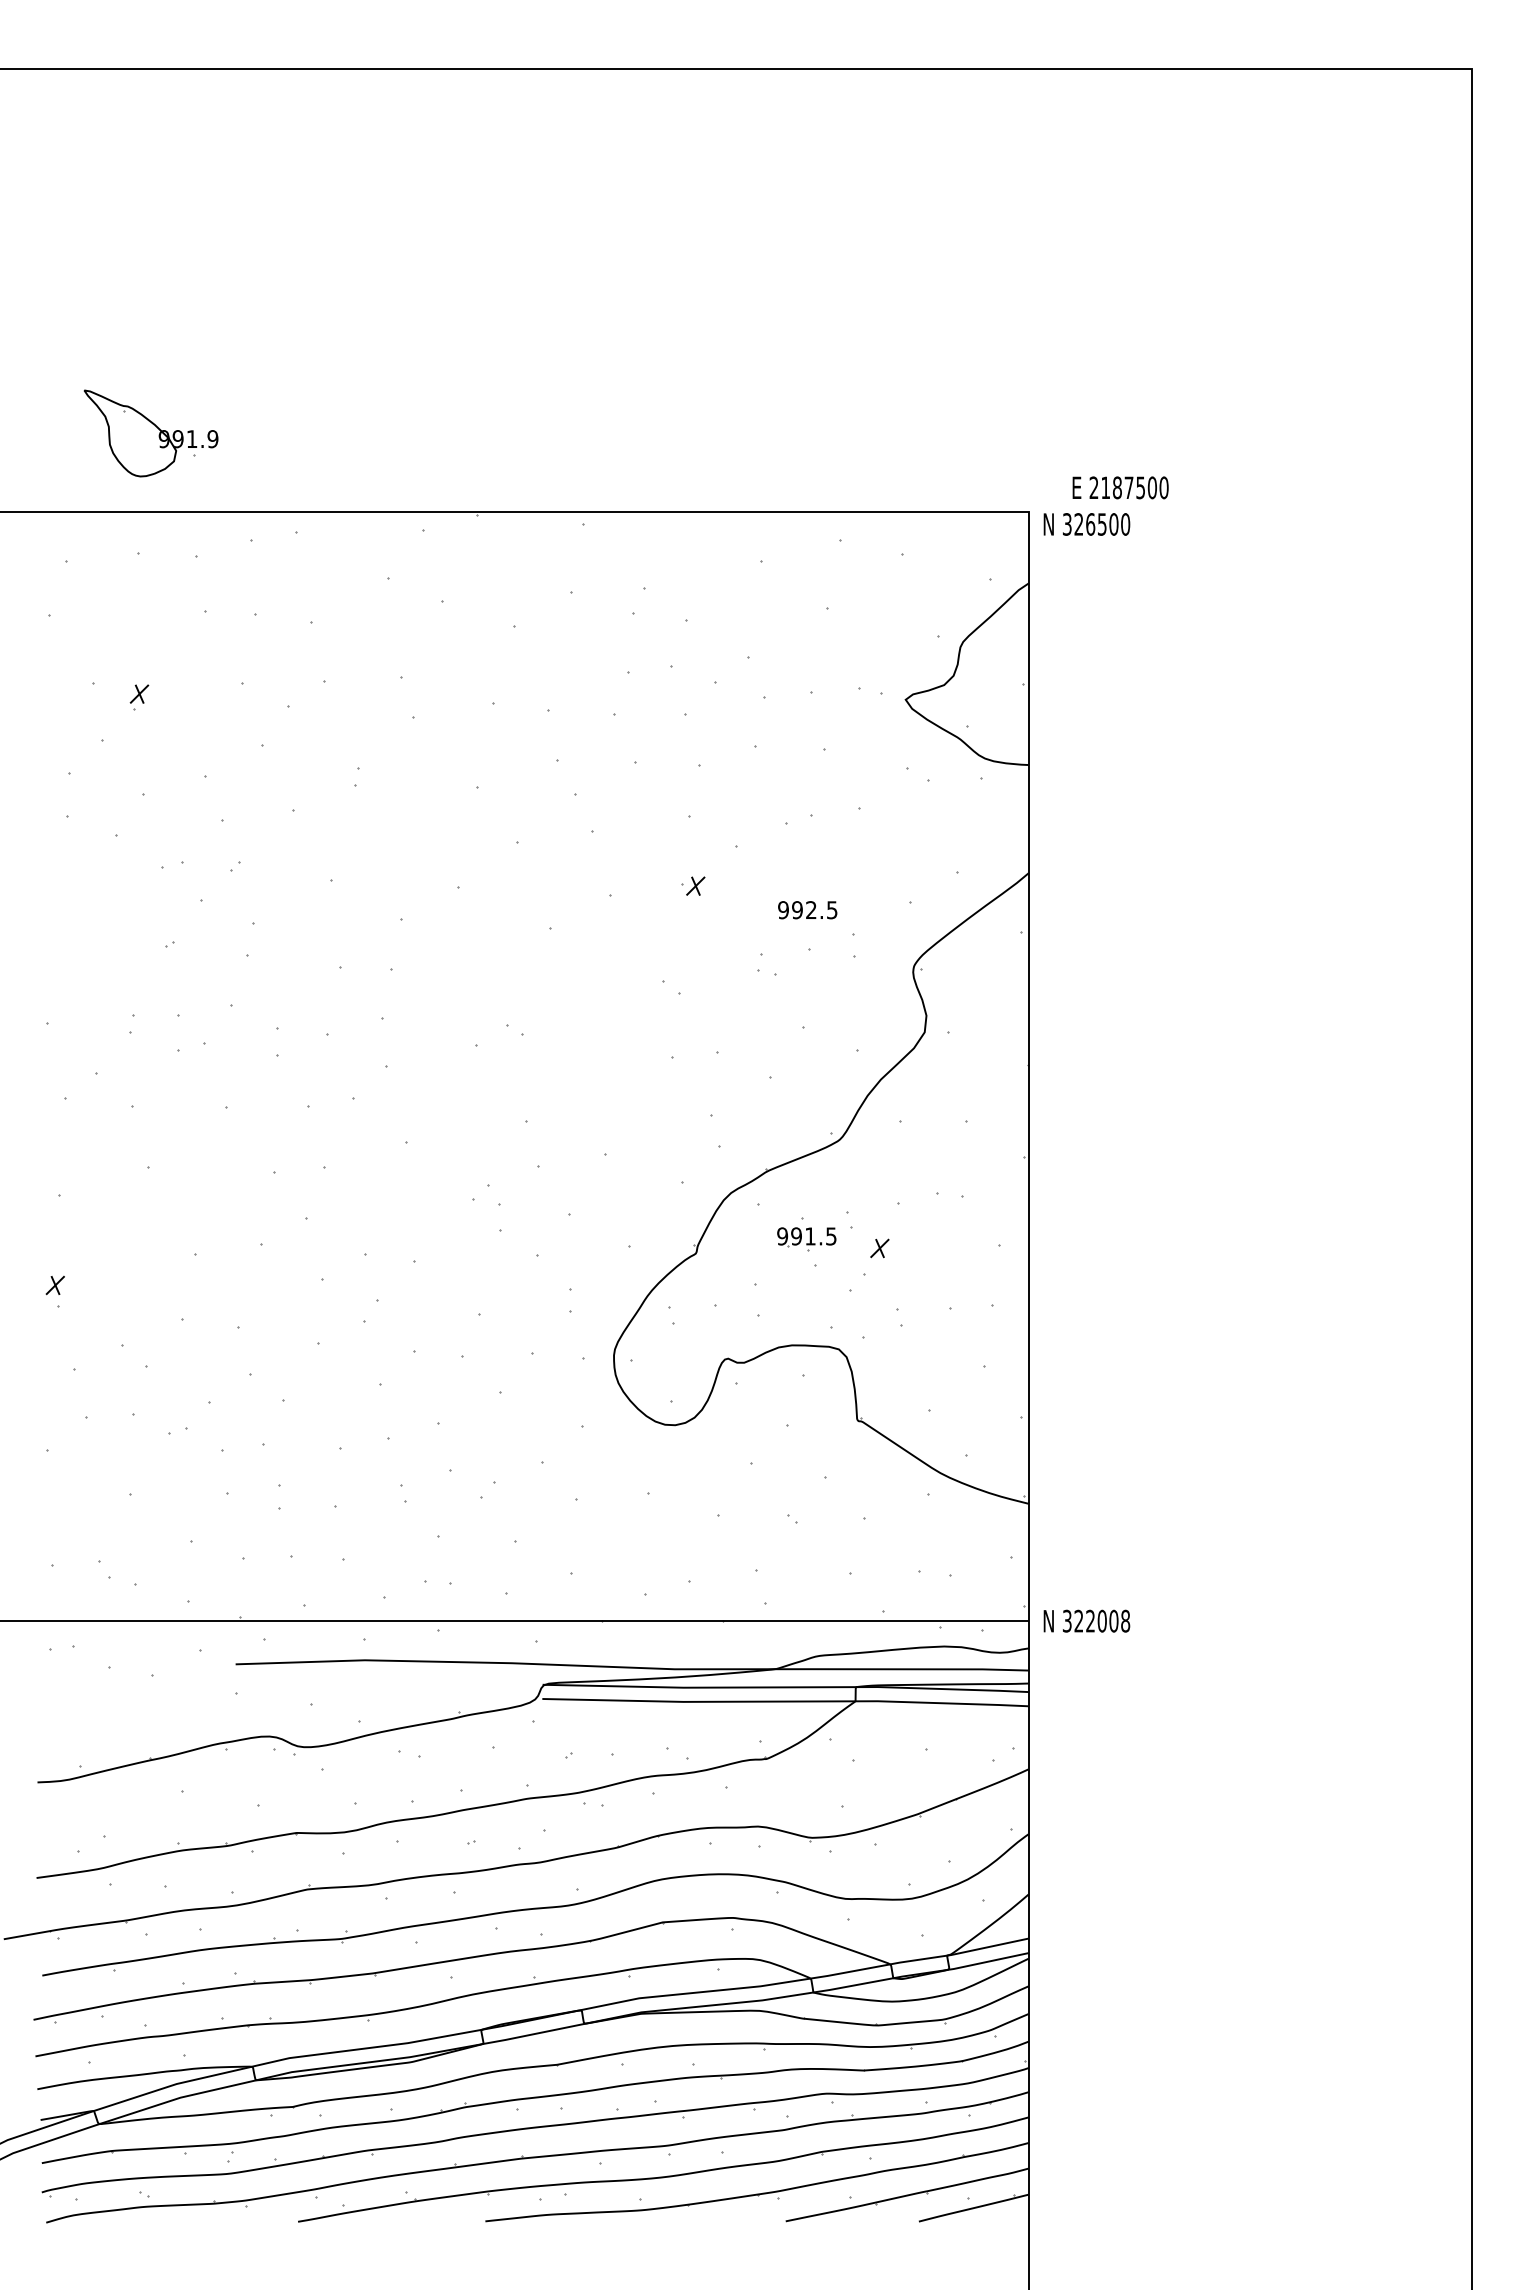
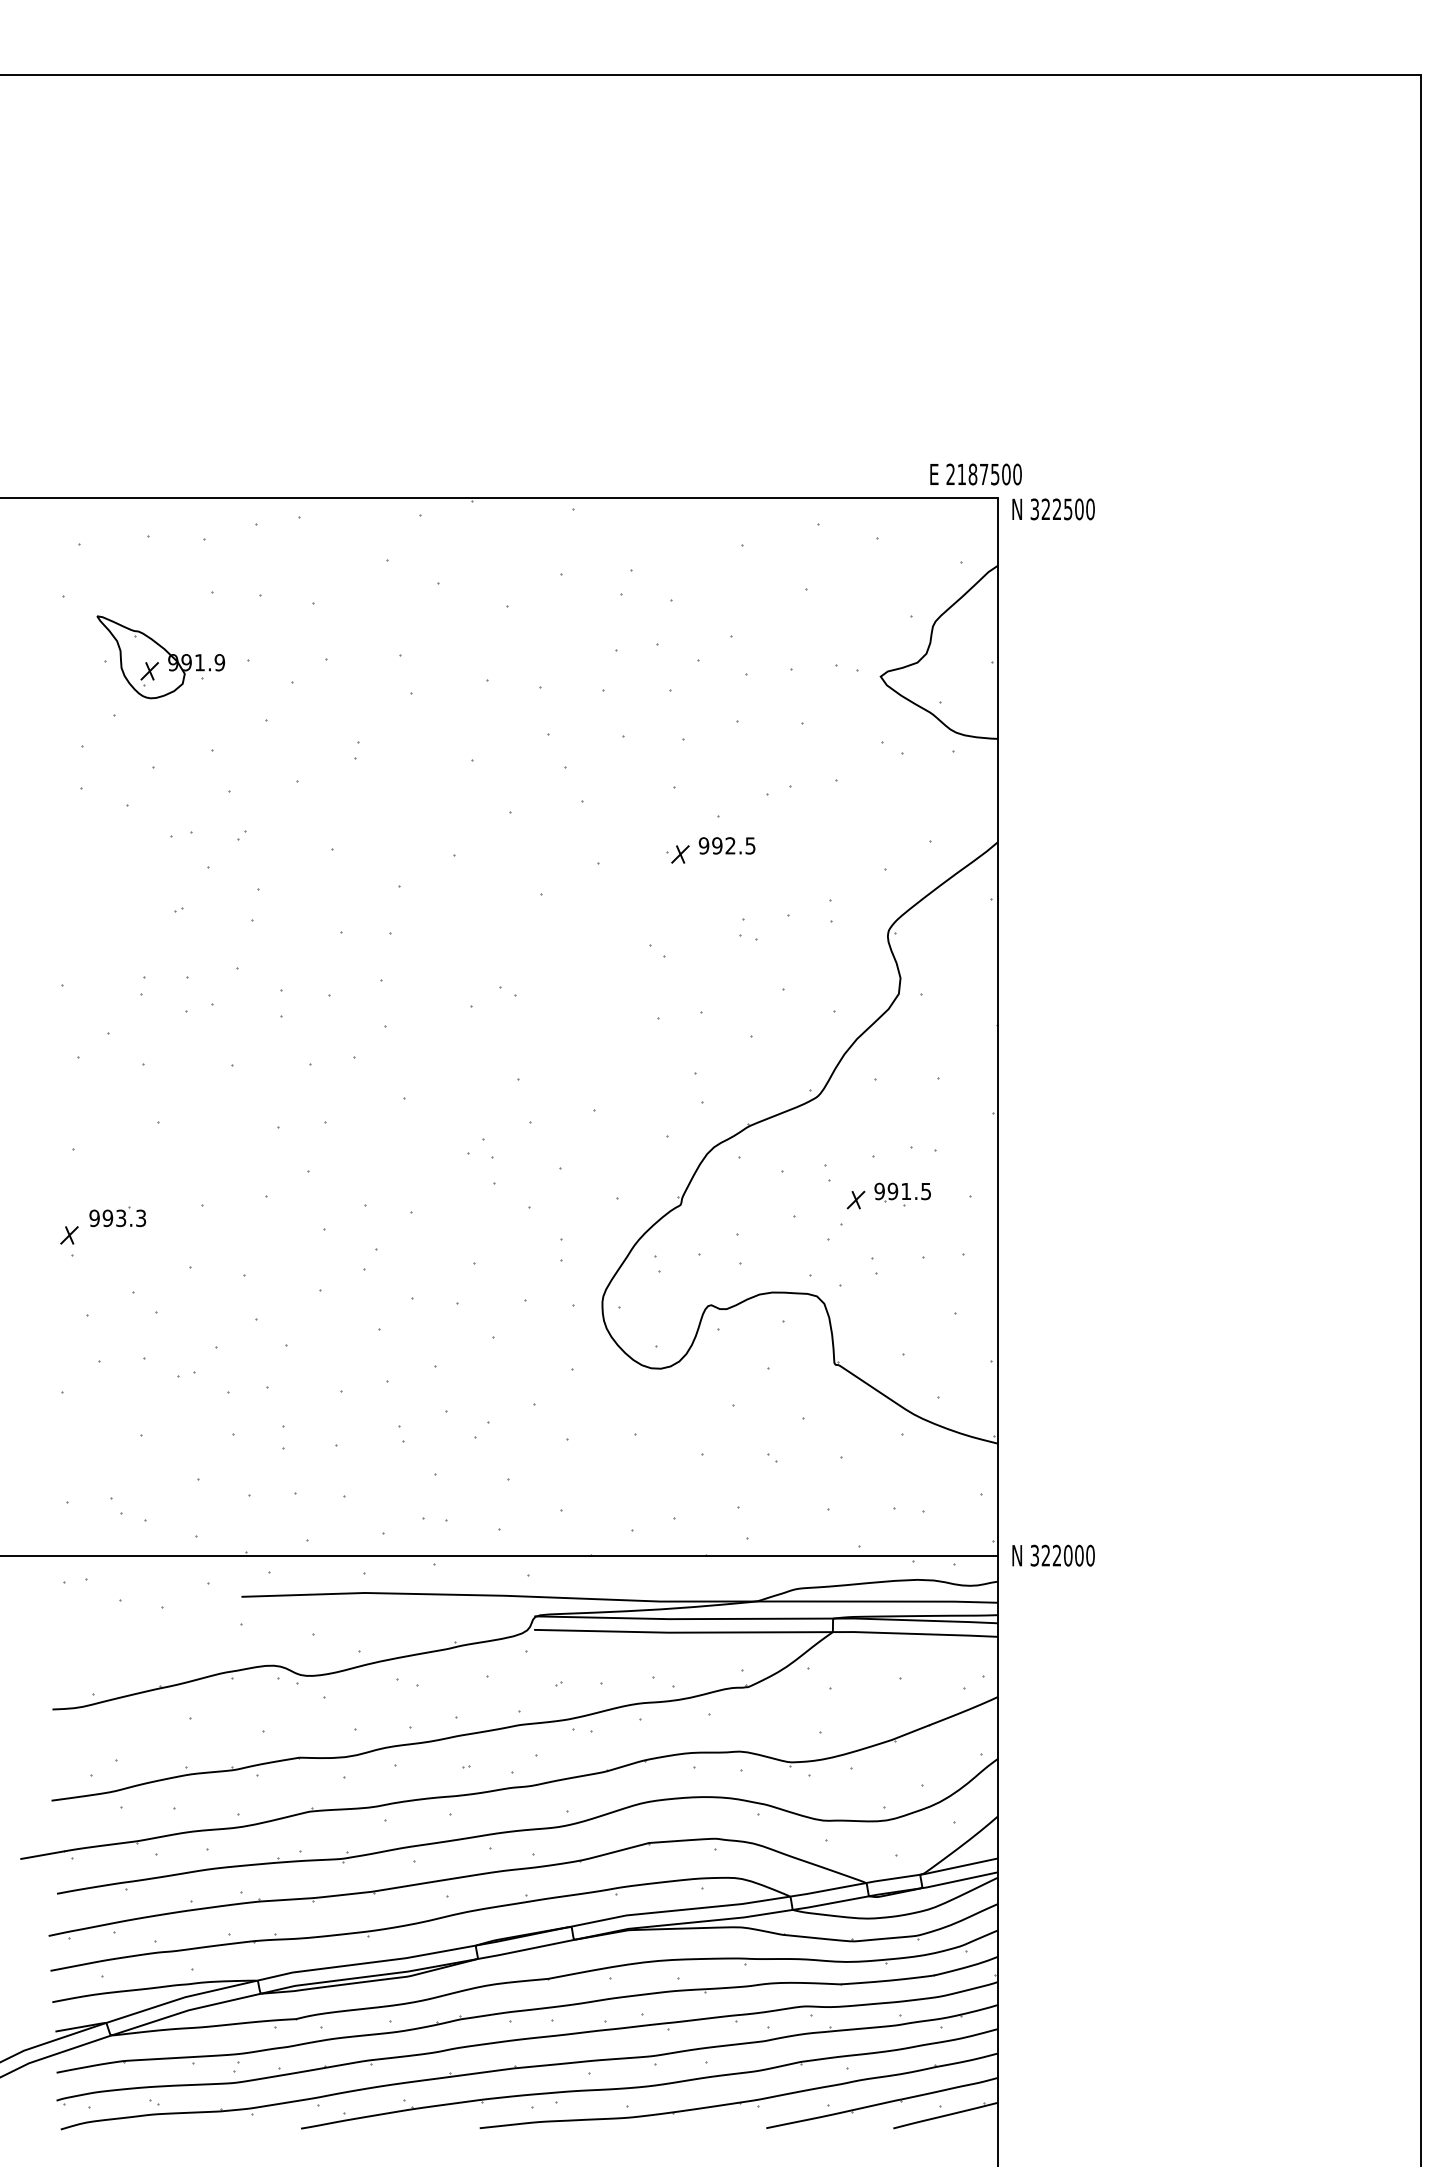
part: (150, 433) -> (160, 657), moved
text: (1120, 487) -> (975, 474), moved
text: (1090, 524) -> (1057, 509), 326500 -> 322500
text: (807, 910) -> (726, 846), moved
part: (806, 1239) -> (902, 1194), moved
part: (105, 1265) -> (117, 1216), added
text: (1125, 1621) -> (1090, 1555), 322008 -> 322000

